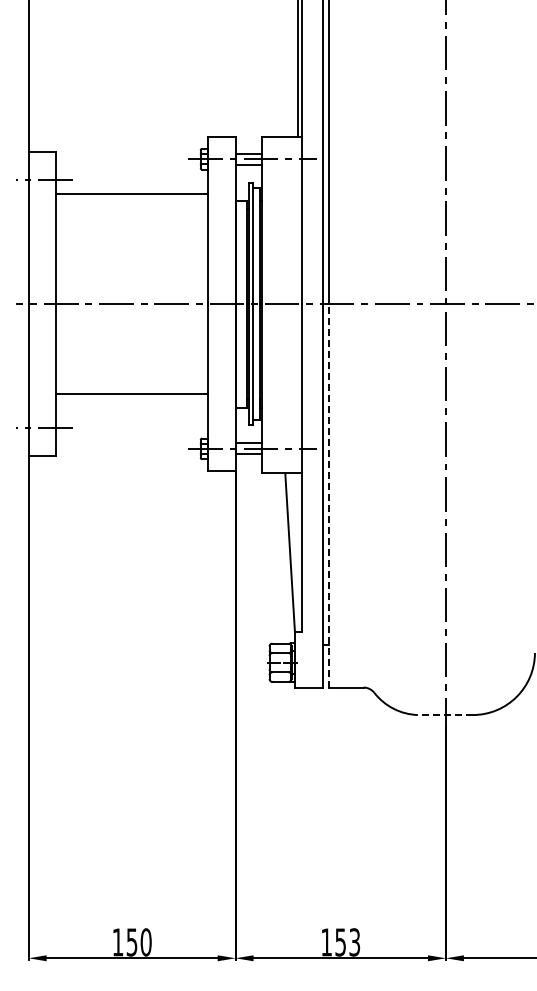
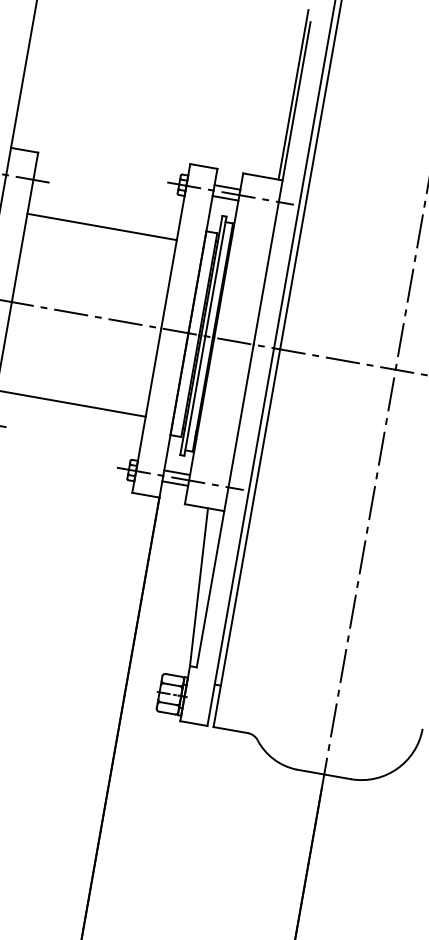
line: (132, 194) -> (102, 227), moved
line: (328, 495) -> (246, 537), dashed -> solid
line: (444, 715) -> (322, 774), dashed -> solid

